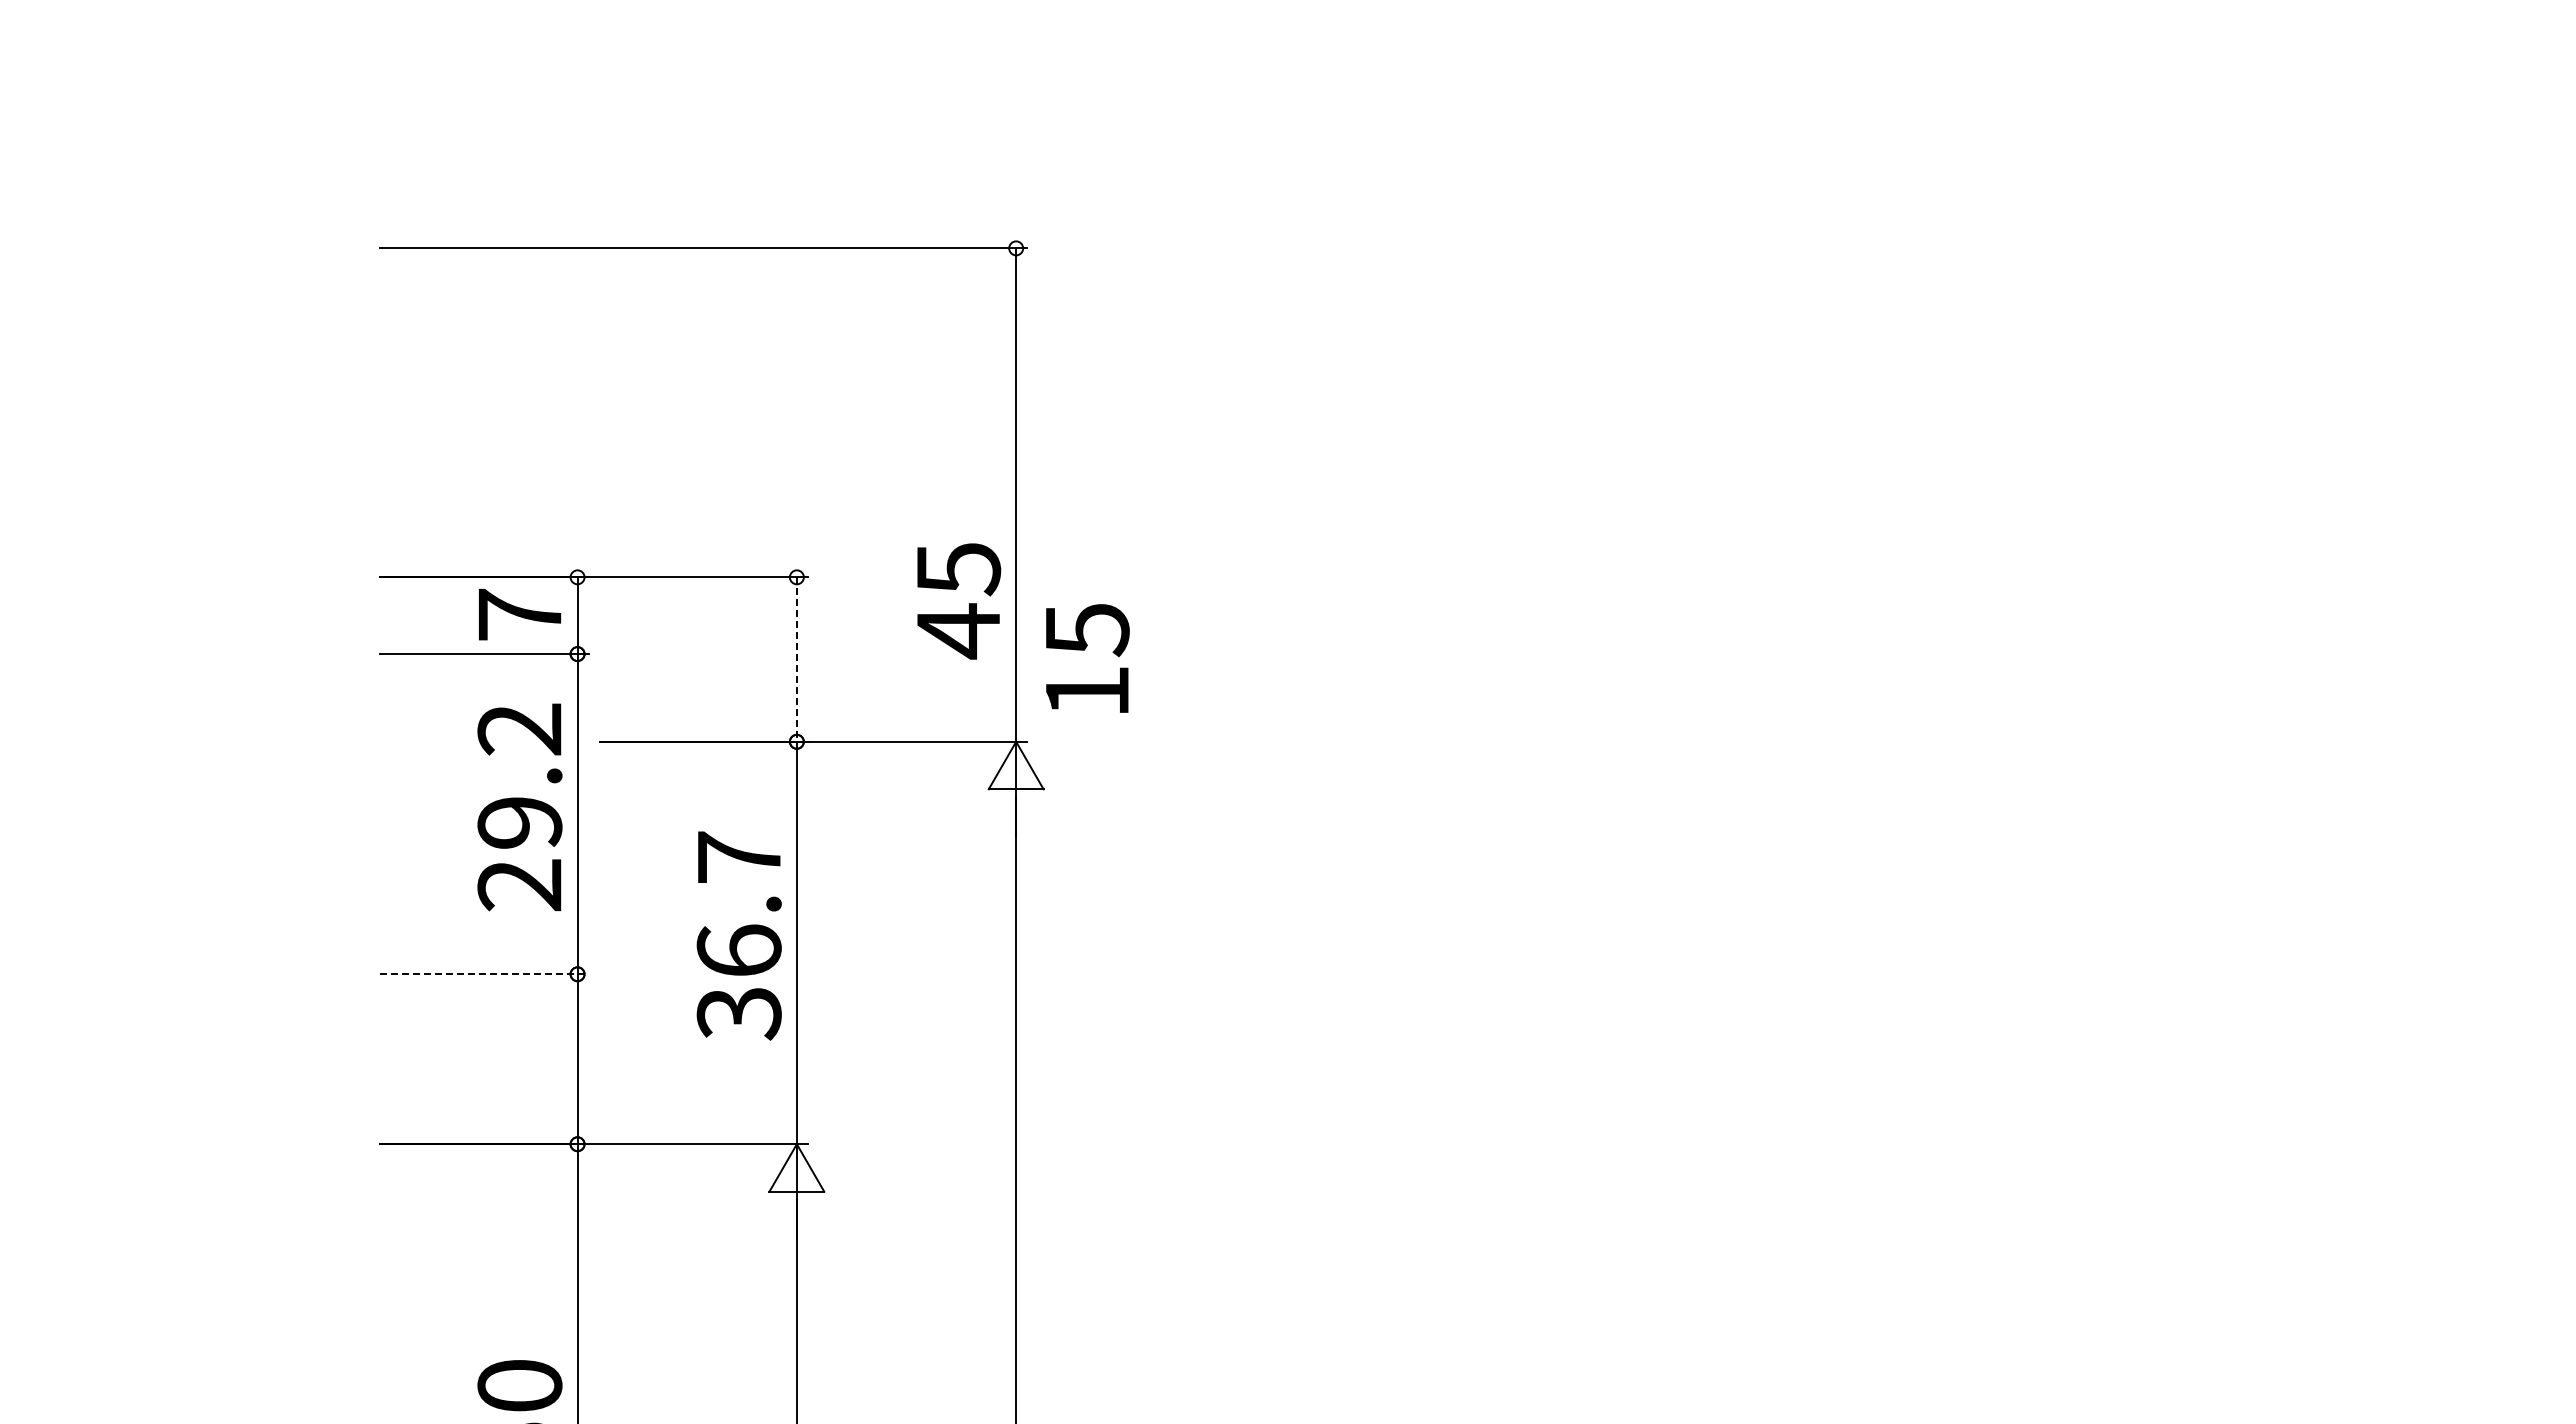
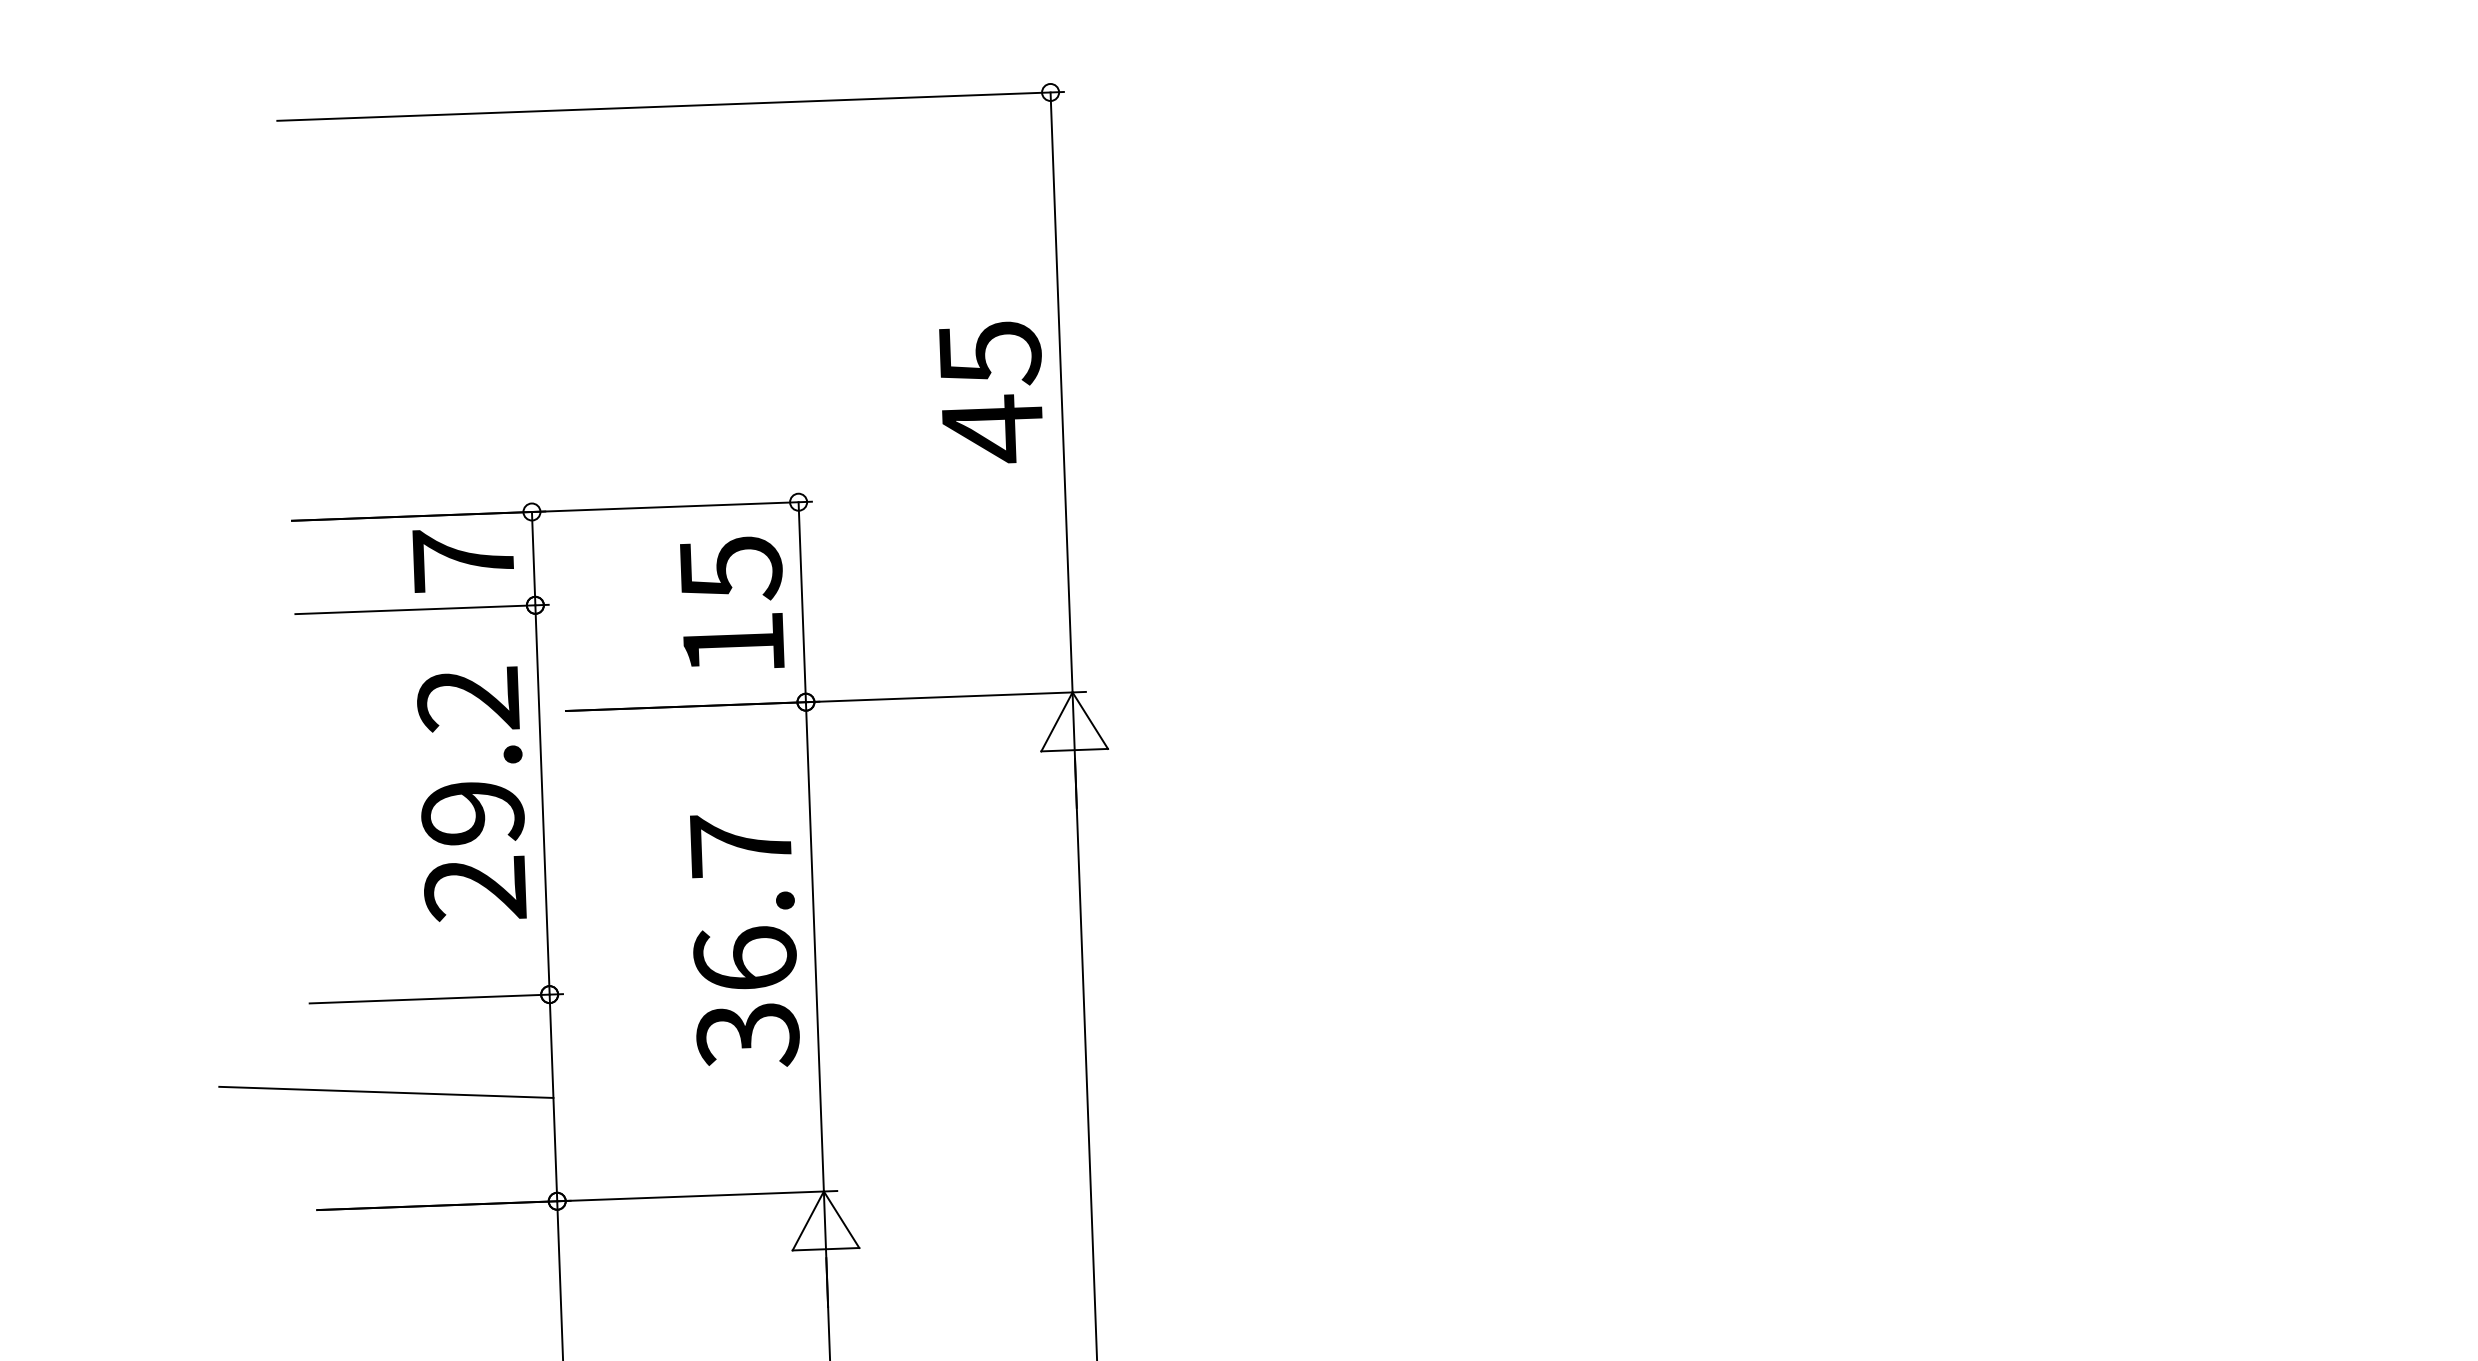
text: (959, 601) -> (992, 393), moved
text: (1087, 658) -> (732, 603), moved
line: (796, 660) -> (801, 603), dashed -> solid
line: (484, 974) -> (436, 999), dashed -> solid
line: (440, 1049) -> (386, 1092), added

